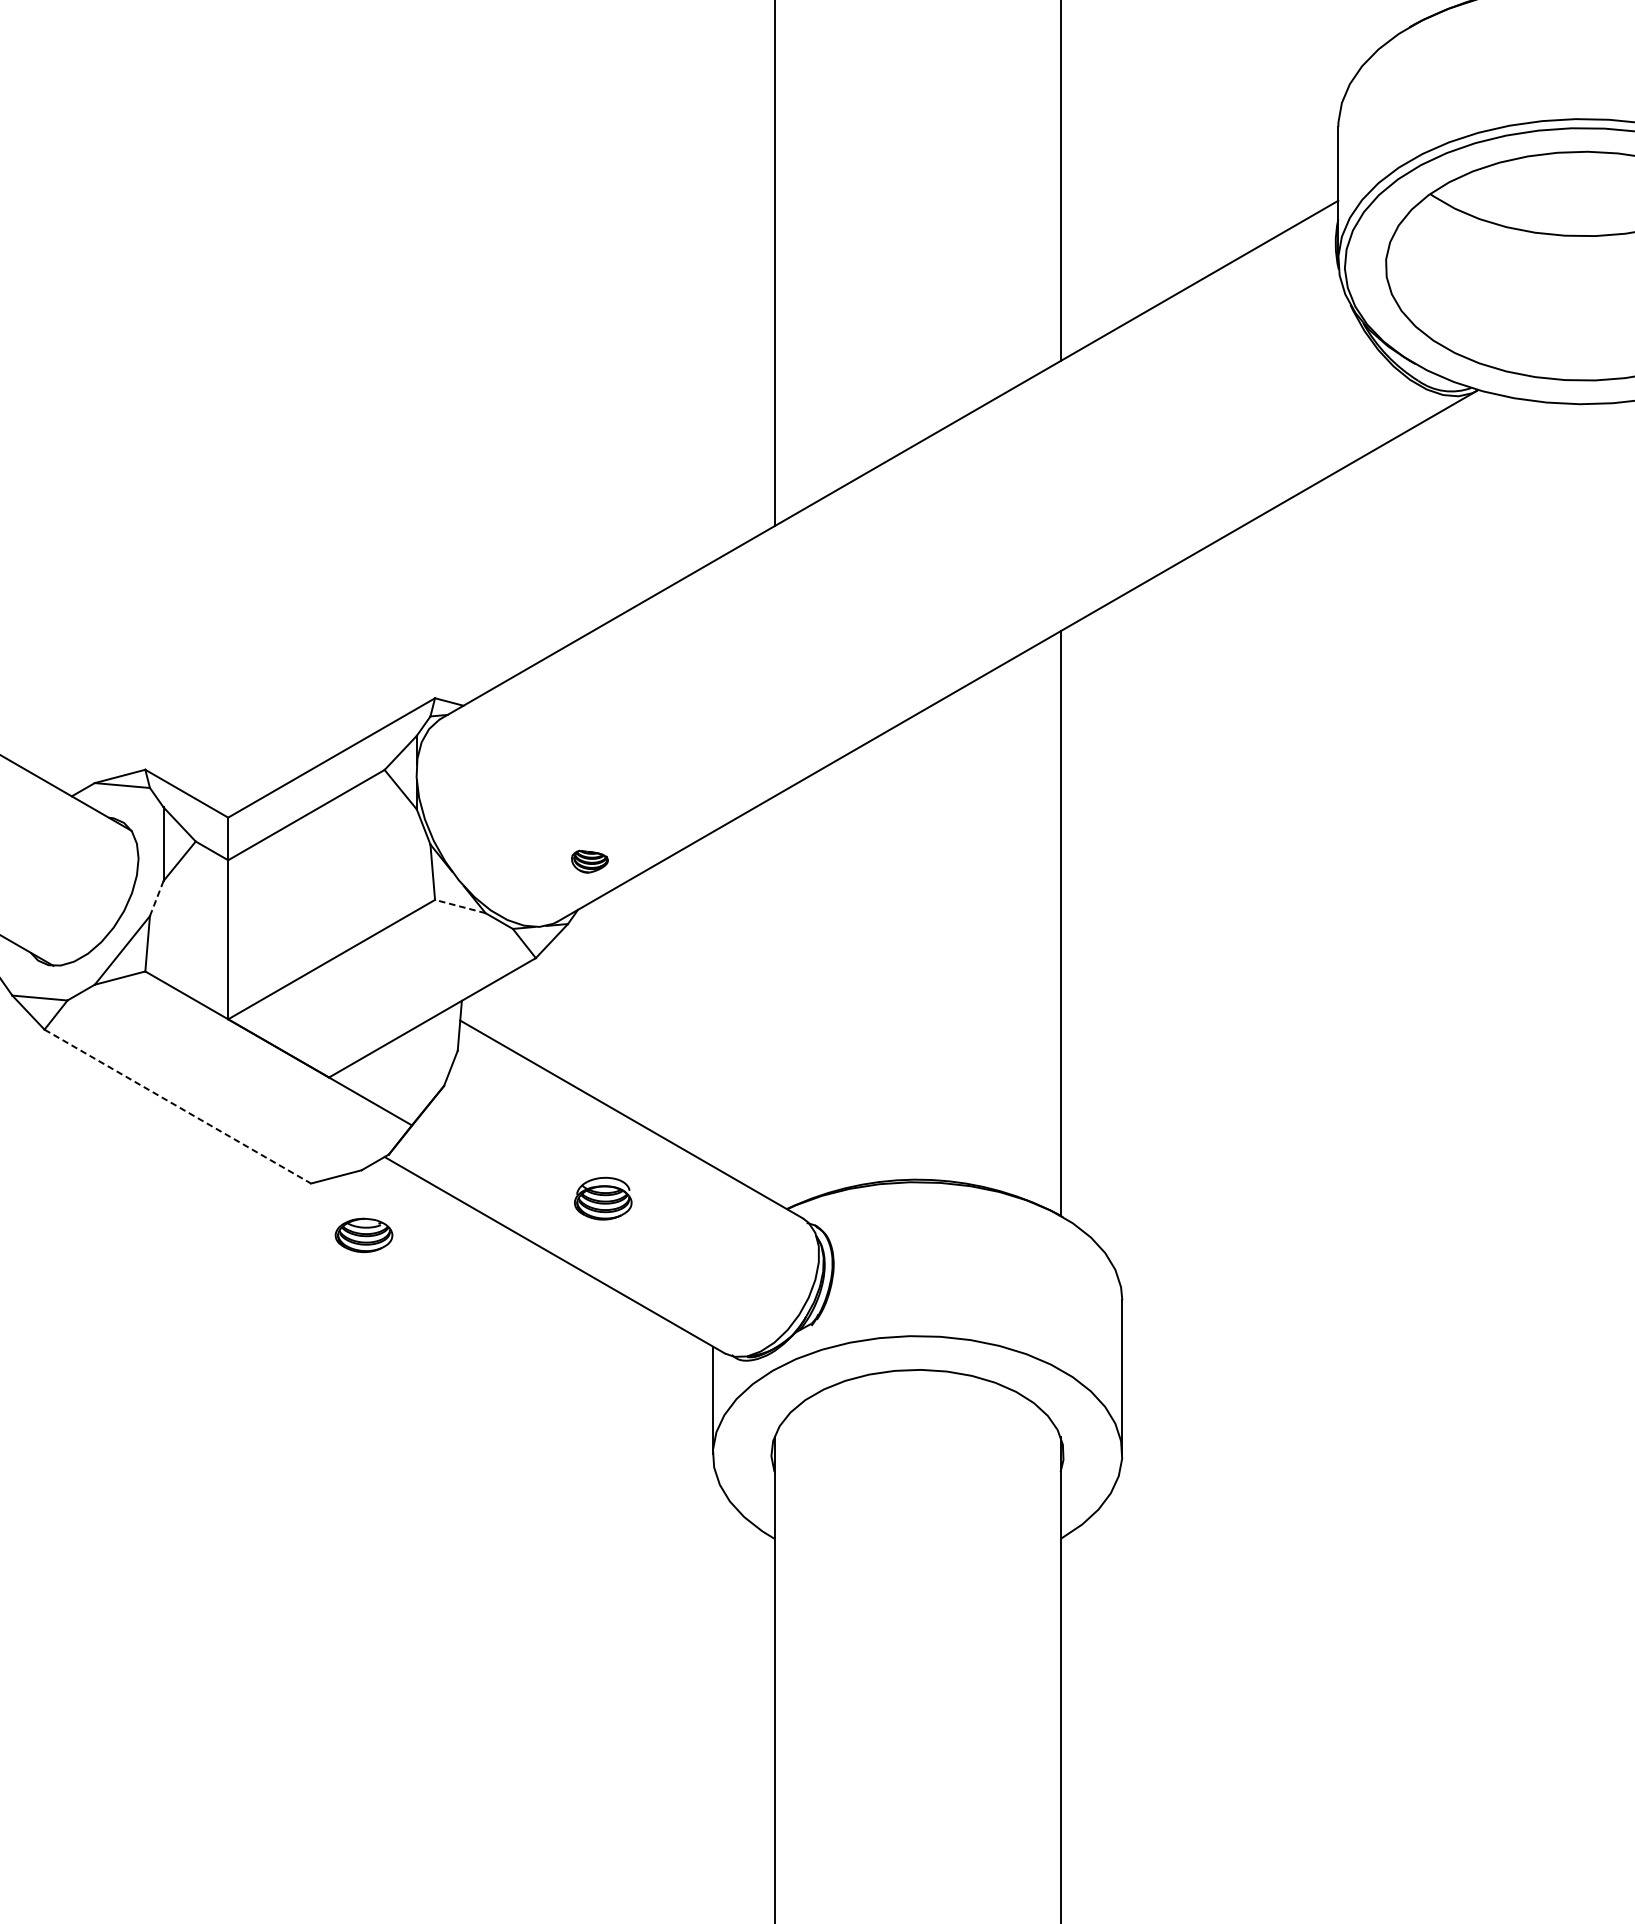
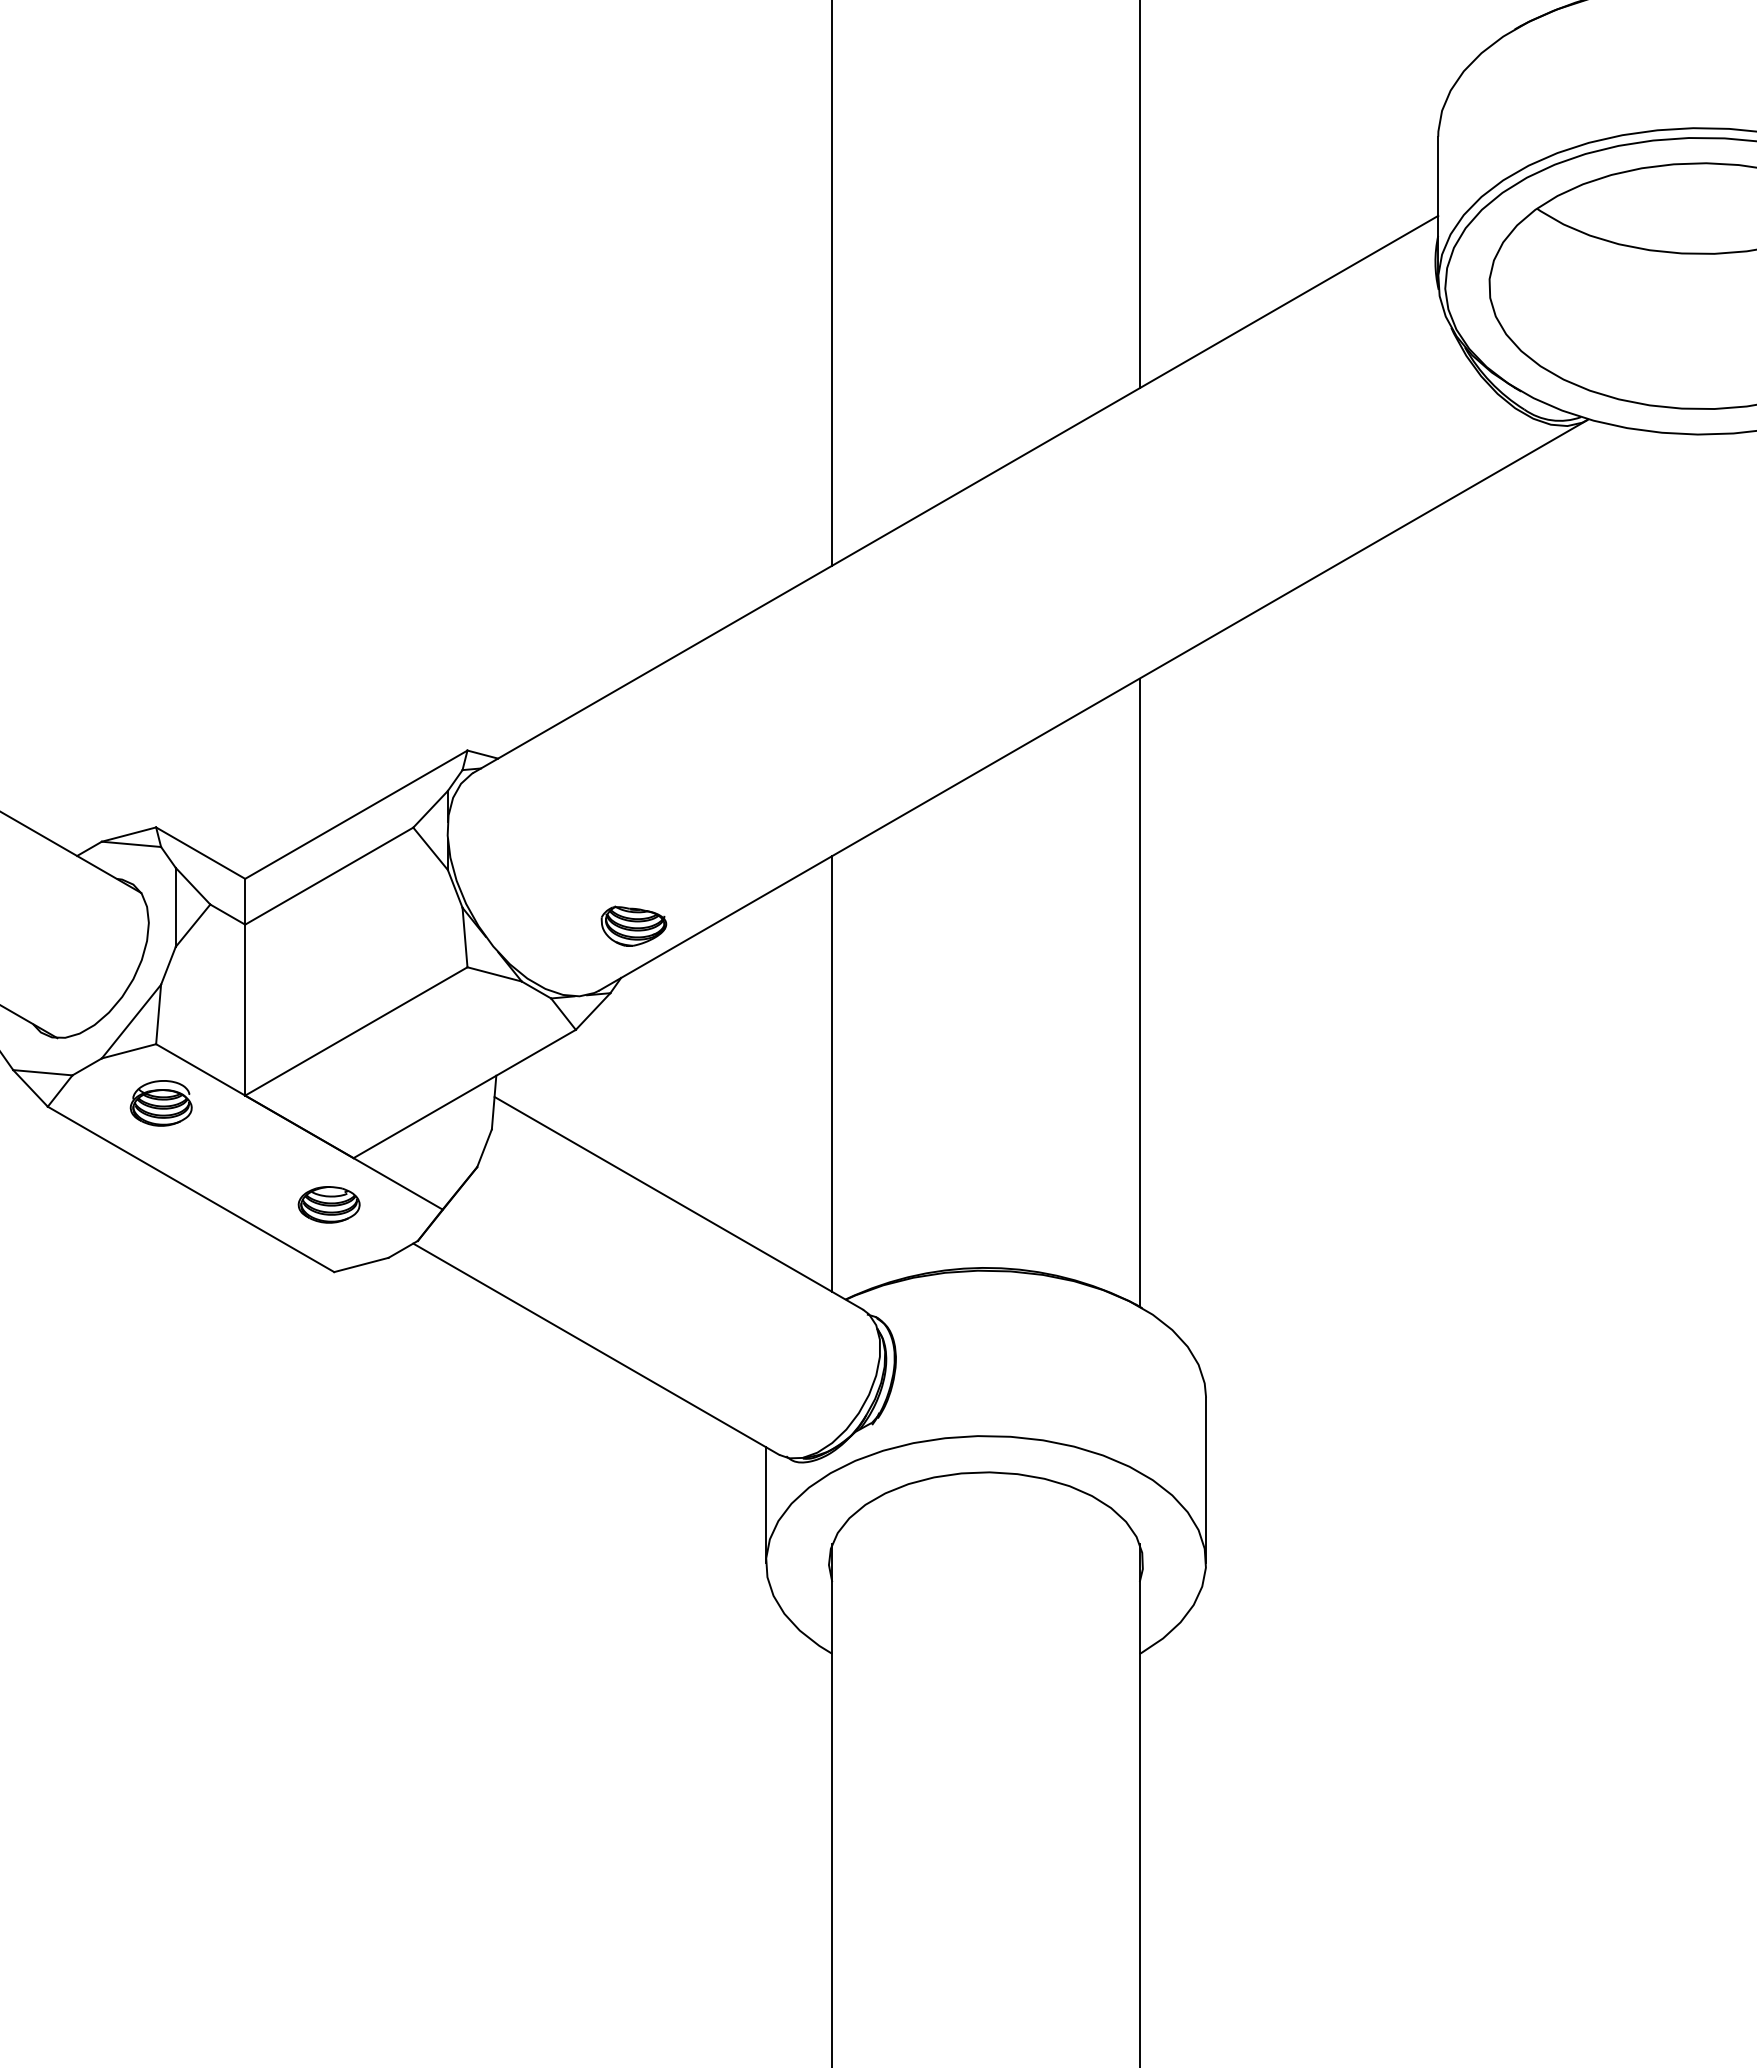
part: (589, 861) -> (633, 925), size x1.67
line: (156, 898) -> (168, 965), dashed -> solid
line: (460, 906) -> (494, 974), dashed -> solid
line: (774, 998) -> (832, 1073), added
line: (178, 1106) -> (191, 1189), dashed -> solid
part: (602, 1198) -> (160, 1103), moved
part: (363, 1235) -> (328, 1204), moved

